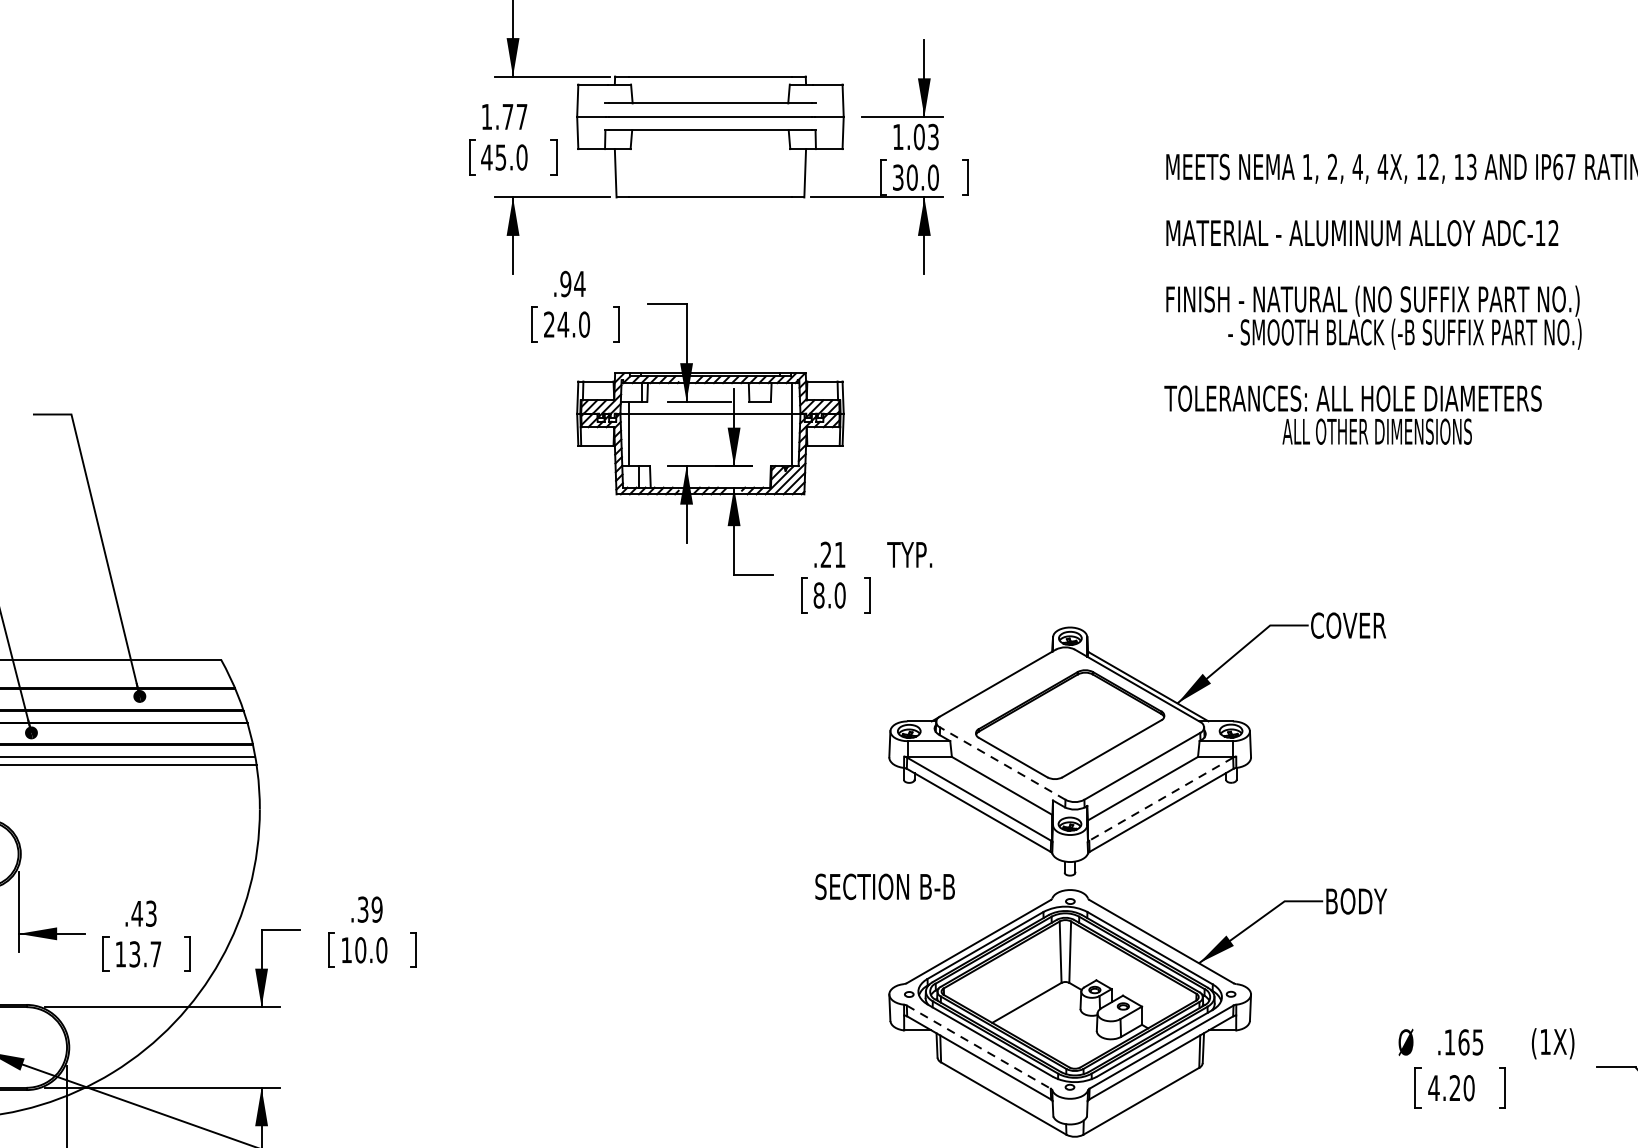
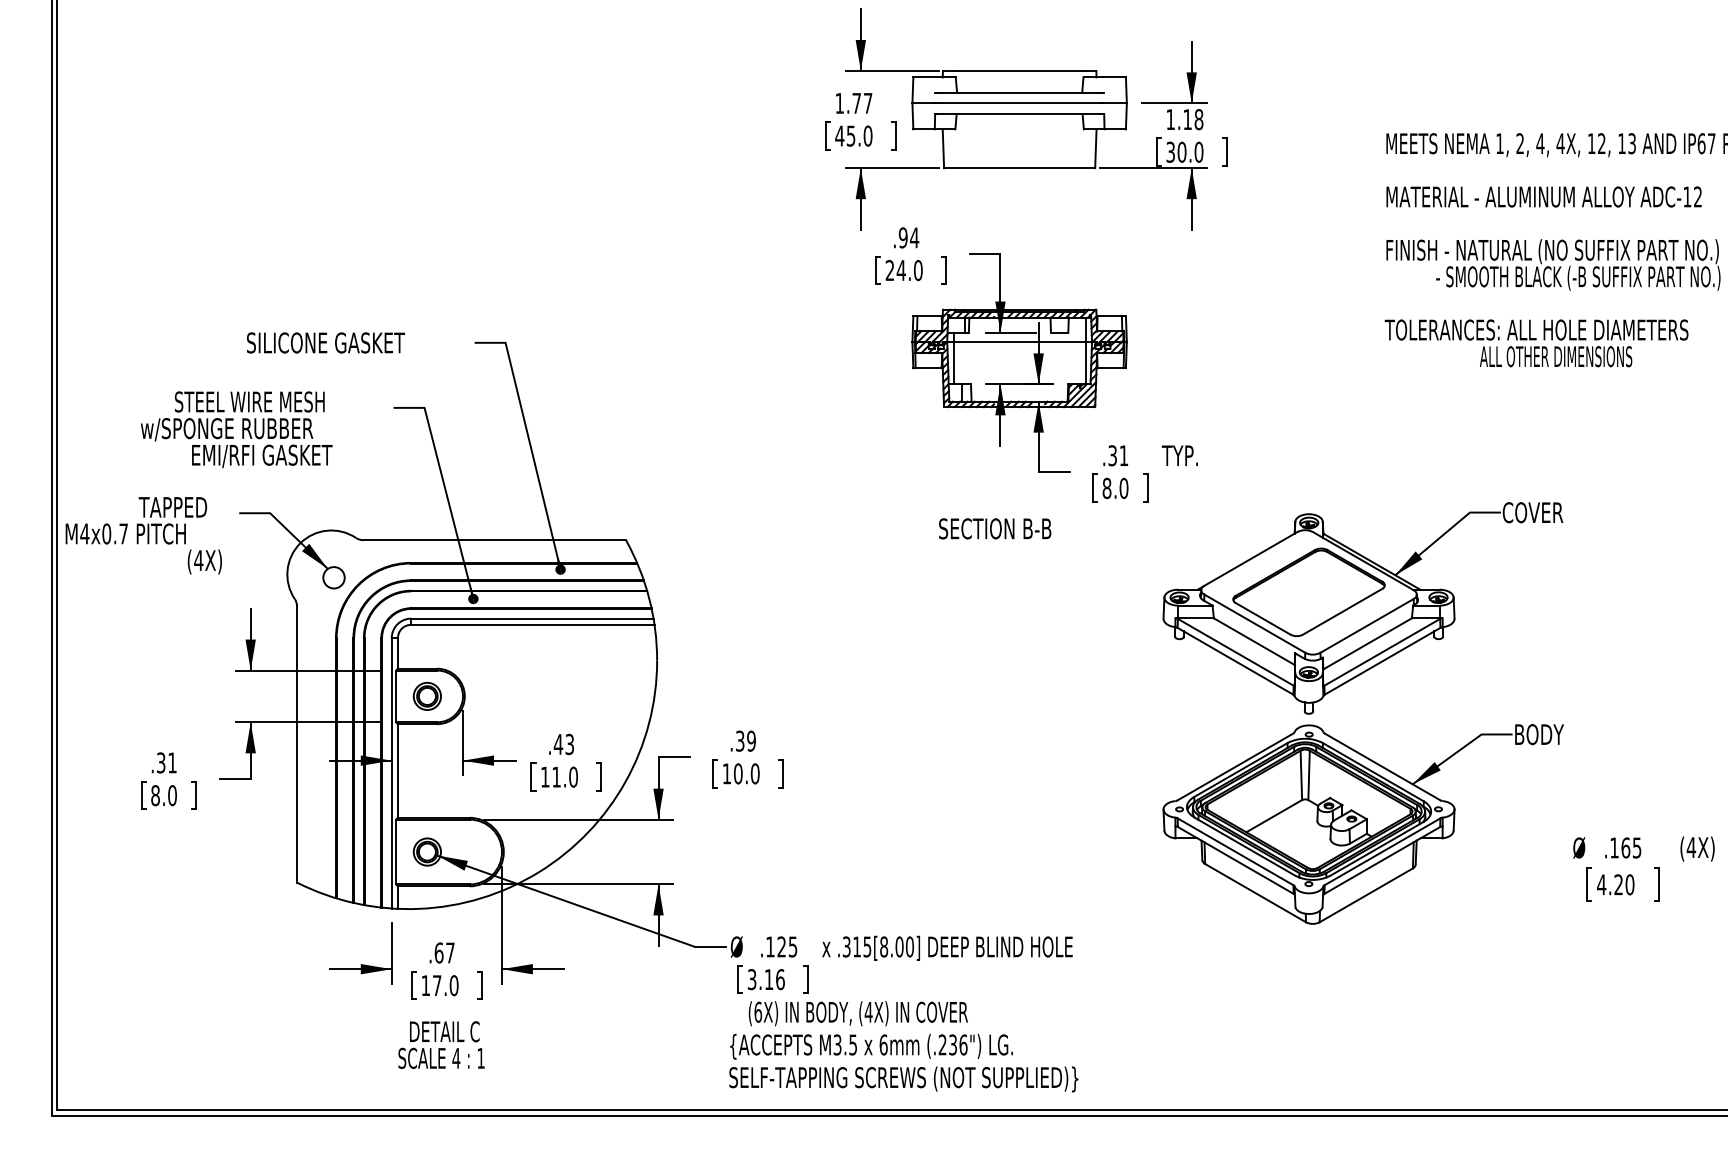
text: (926, 136) -> (1193, 119), 1.03 -> 1.18
text: (825, 554) -> (1112, 455), .21 -> .31
line: (1002, 763) -> (1254, 623), dashed -> solid
line: (1161, 799) -> (1382, 652), dashed -> solid
text: (885, 886) -> (995, 528), moved
text: (144, 953) -> (564, 776), 13.7 -> 11.0
text: (1545, 1041) -> (1691, 847), (1X) -> (4X)
line: (978, 1046) -> (1235, 851), dashed -> solid

